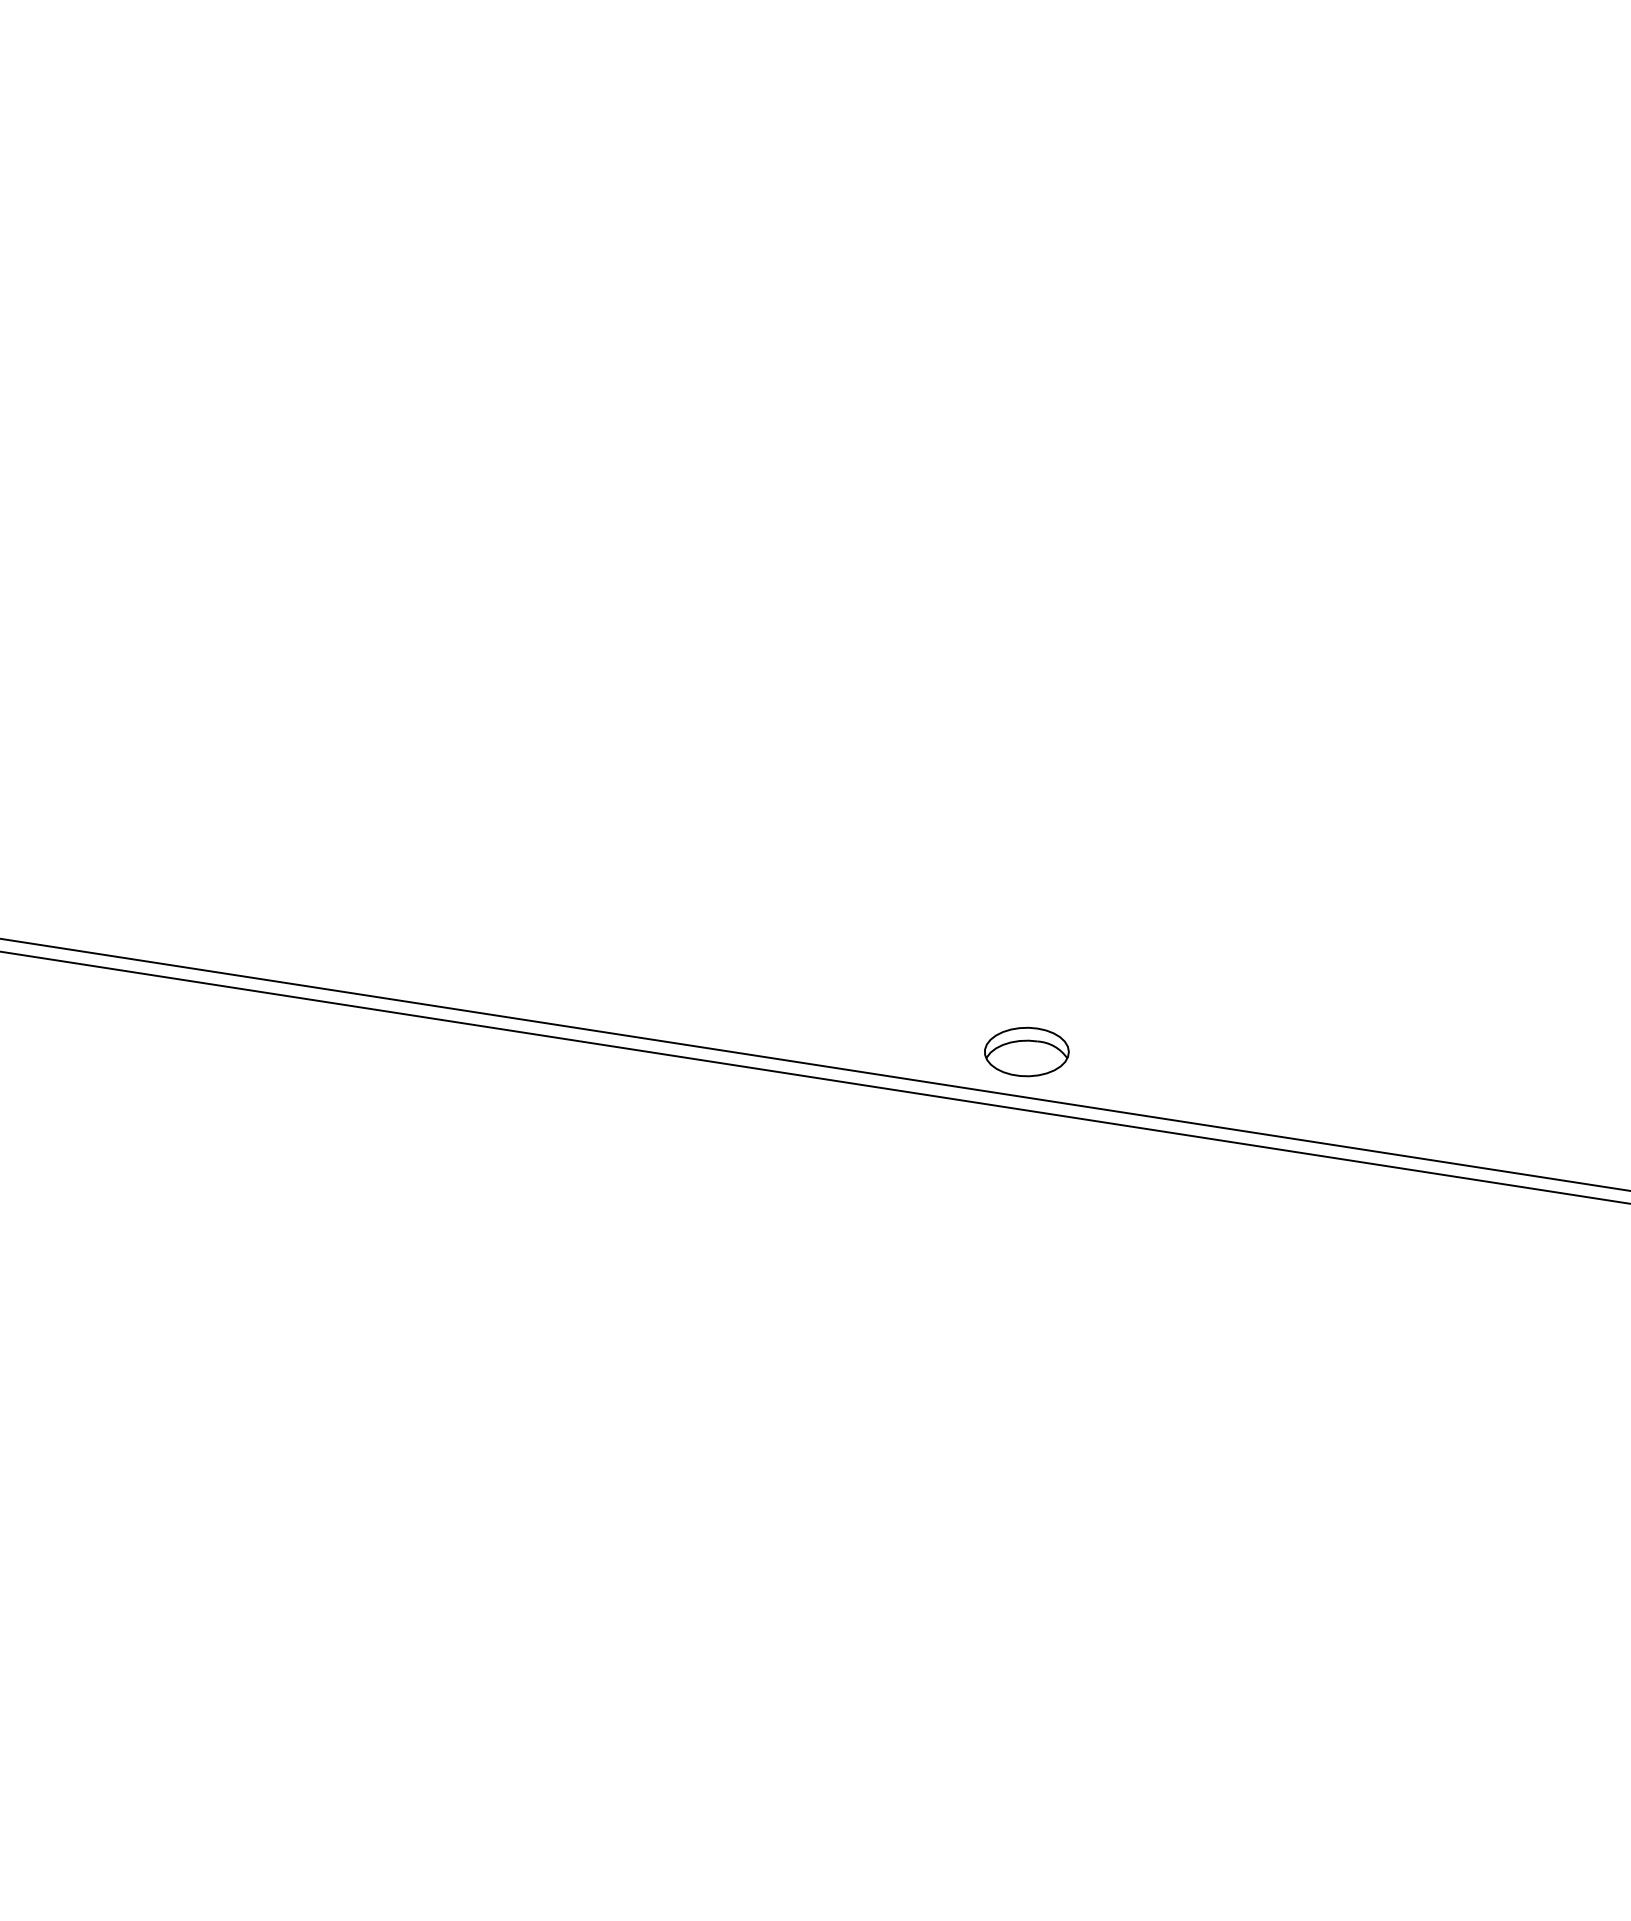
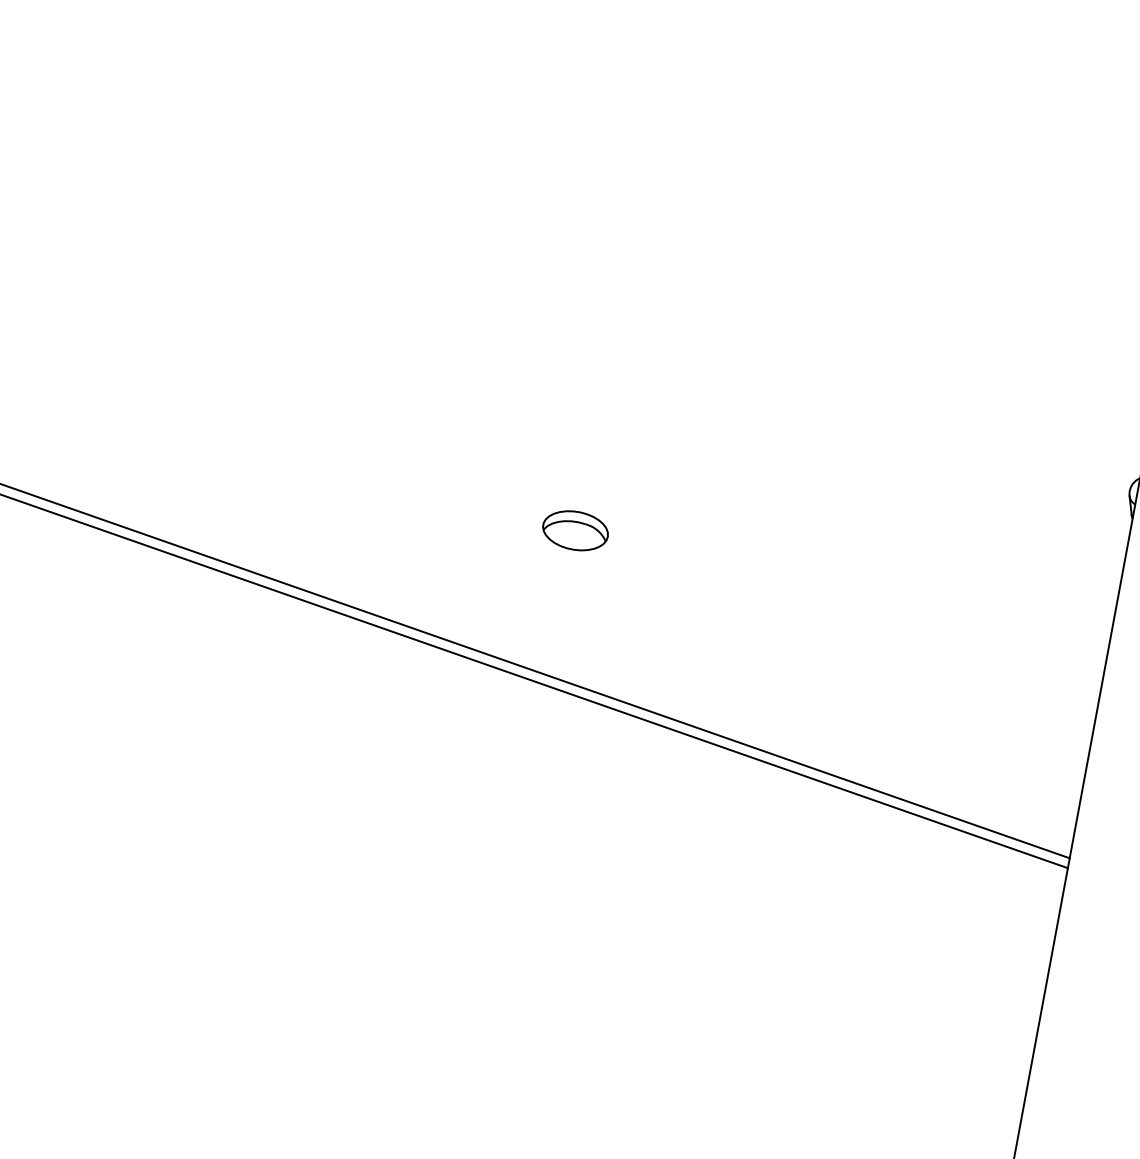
part: (1026, 1051) -> (575, 530), moved

